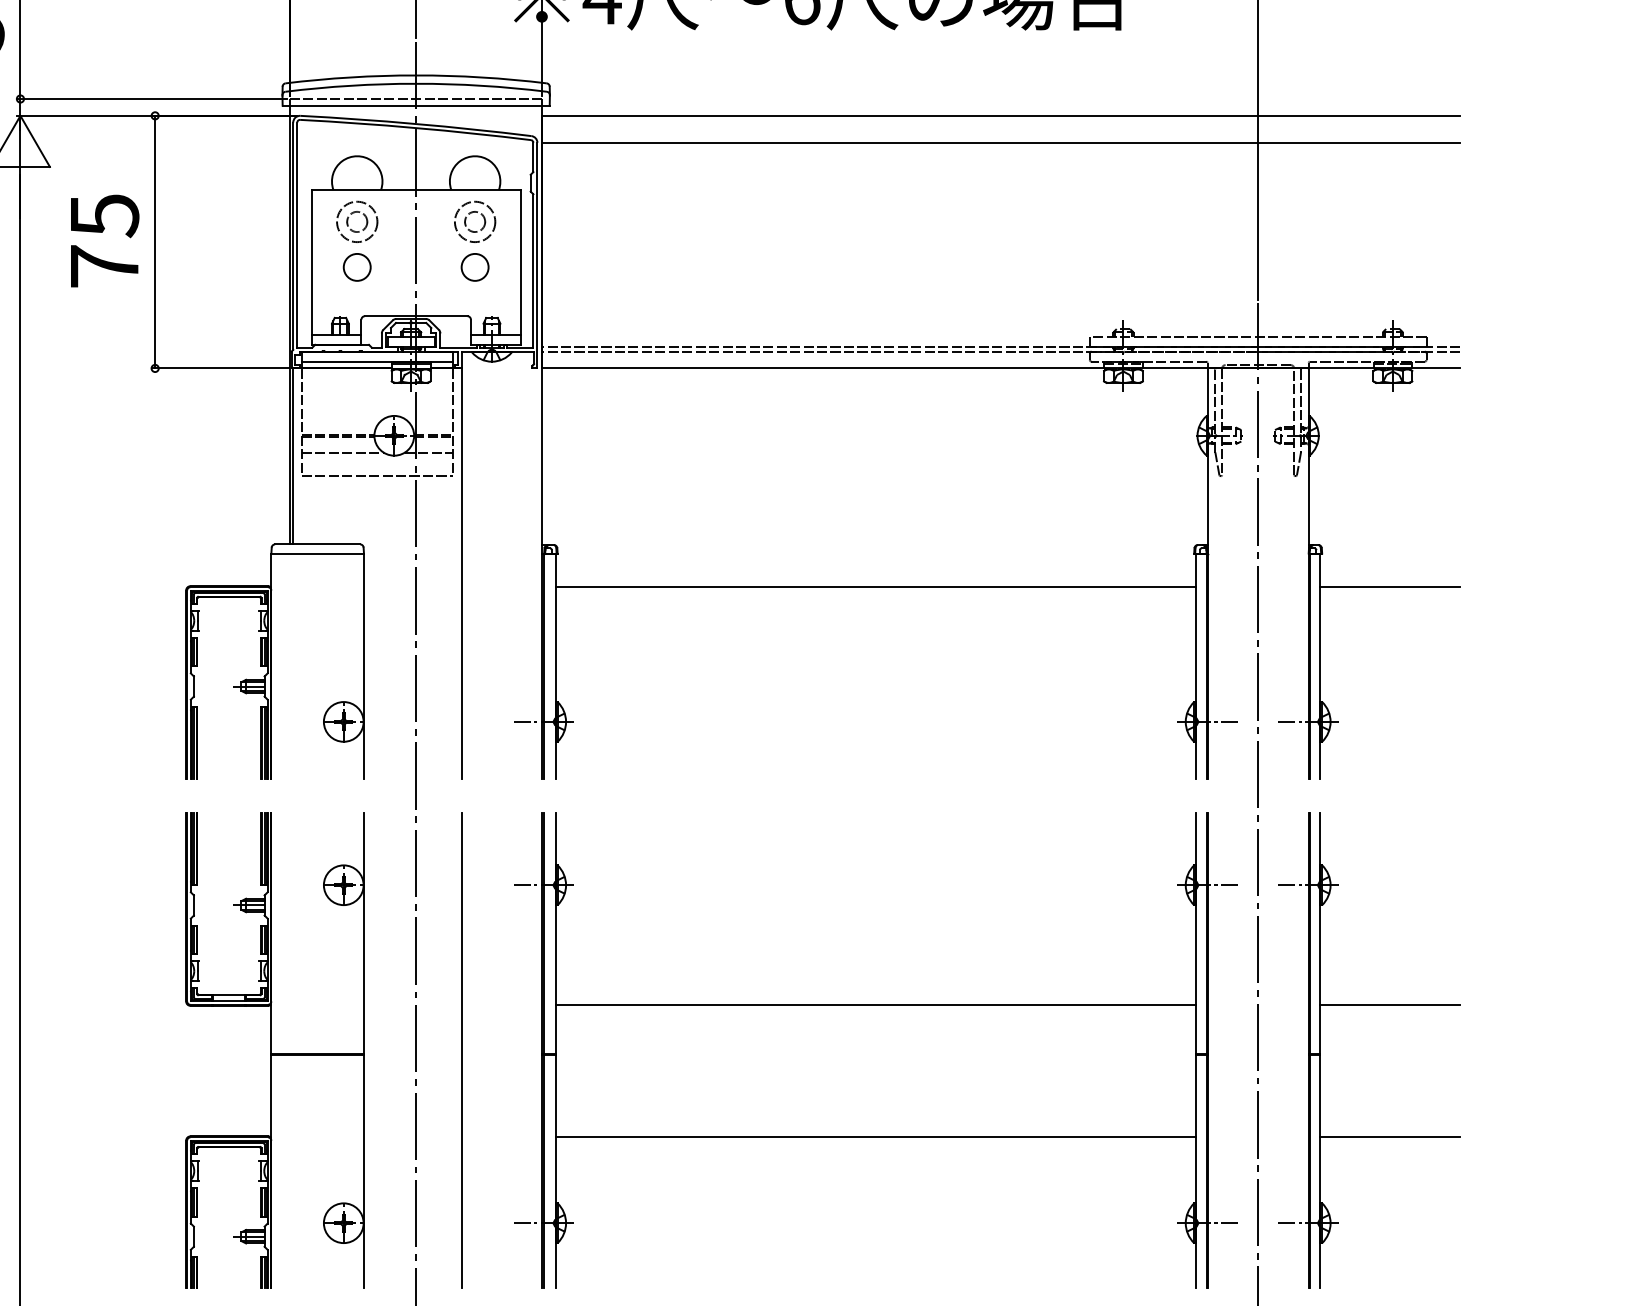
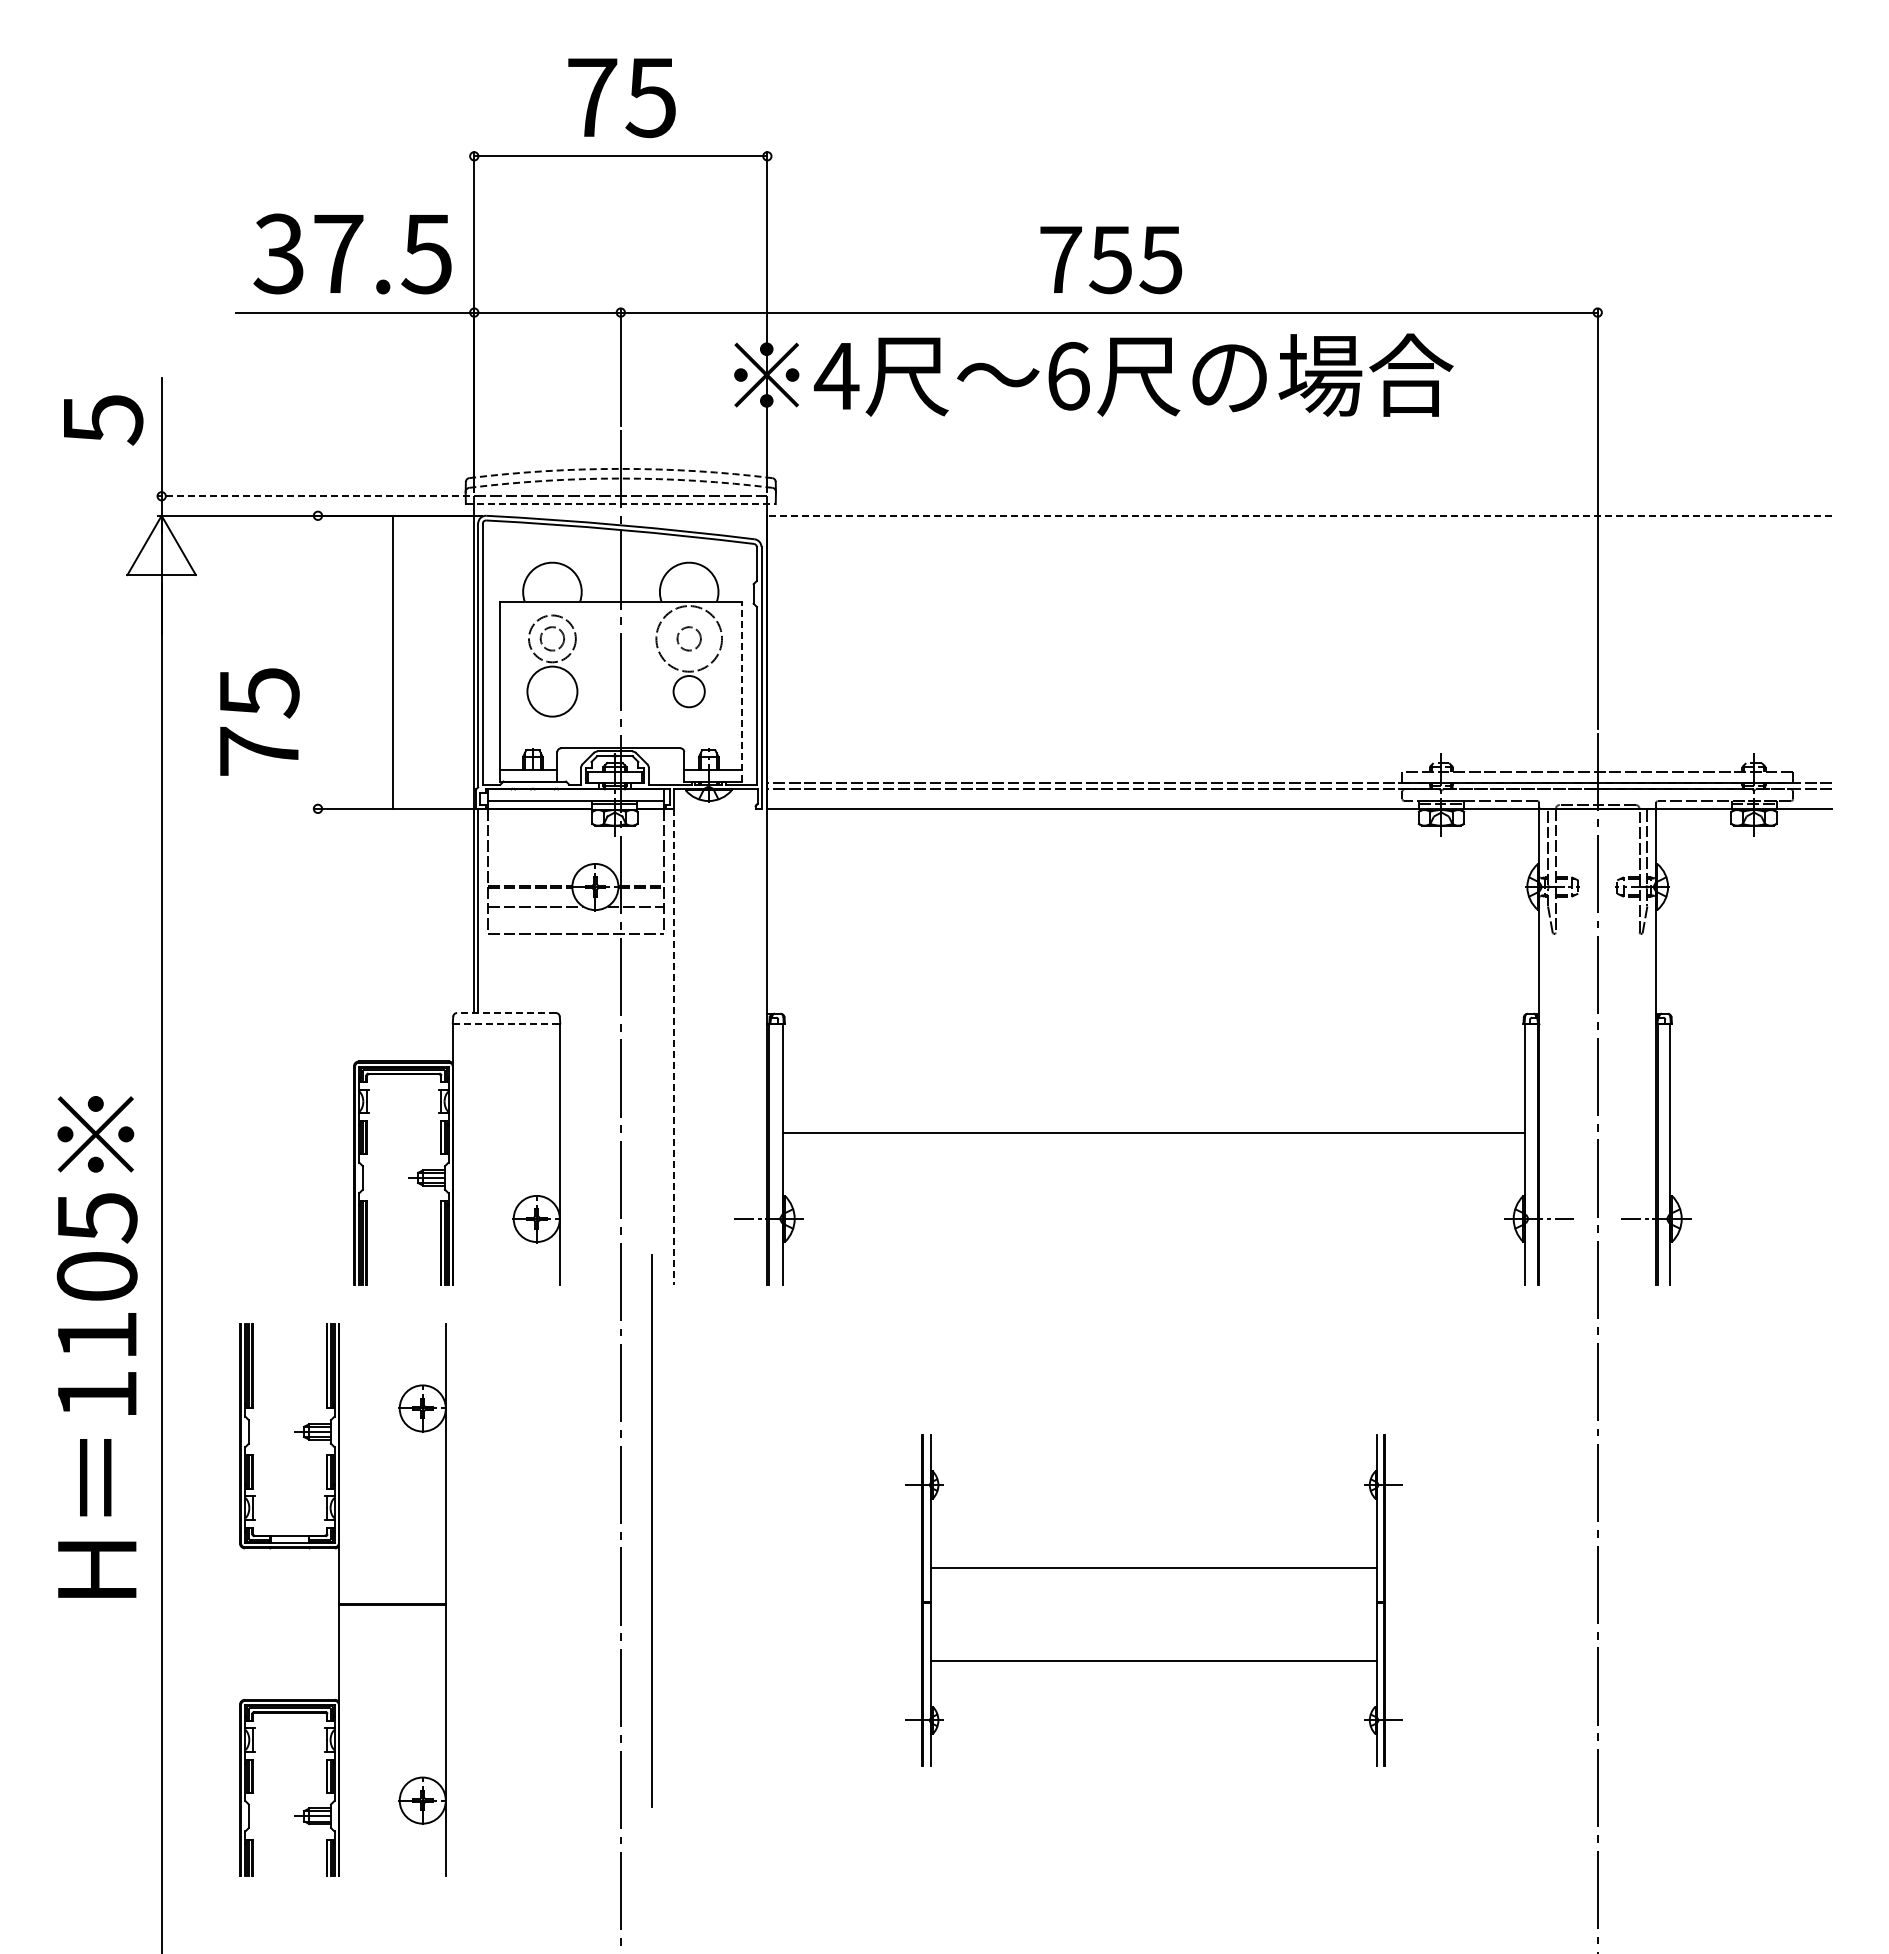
arc: (415, 75) -> (620, 468), solid -> dashed
arc: (415, 83) -> (620, 478), solid -> dashed
line: (151, 99) -> (313, 496), solid -> dashed
line: (415, 106) -> (620, 504), solid -> dashed
line: (1001, 115) -> (1299, 515), solid -> dashed
line: (1001, 143) -> (1299, 547), removed
circle: (474, 221) -> (688, 638), size x1.4
text: (104, 240) -> (259, 721), moved
line: (154, 241) -> (392, 661), moved
circle: (357, 267) -> (552, 691), size x1.6
line: (520, 267) -> (741, 691), solid -> dashed
line: (317, 544) -> (506, 1013), solid -> dashed
line: (317, 553) -> (506, 1023), solid -> dashed
line: (461, 574) -> (673, 1047), solid -> dashed
line: (875, 587) -> (1153, 1132), moved
line: (1390, 587) -> (1751, 1062), removed
part: (1369, 1005) -> (1726, 1547), removed
part: (274, 1049) -> (342, 1599), moved
line: (461, 1049) -> (651, 1530), moved
part: (875, 1049) -> (1153, 1599), size x0.6

